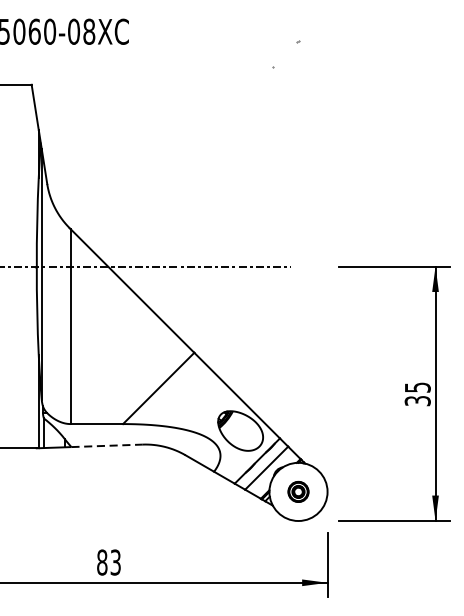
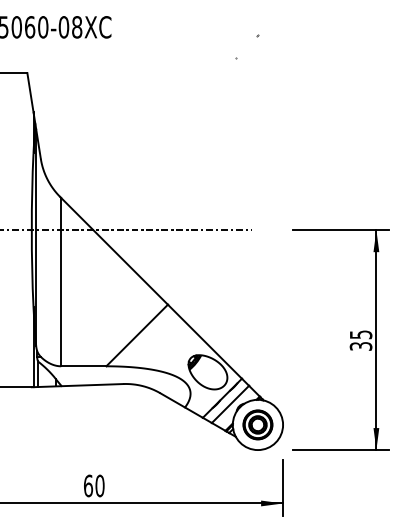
line: (107, 446) -> (92, 385), dashed -> solid
part: (297, 491) -> (257, 424), size x1.67
text: (109, 562) -> (94, 485), 83 -> 60

